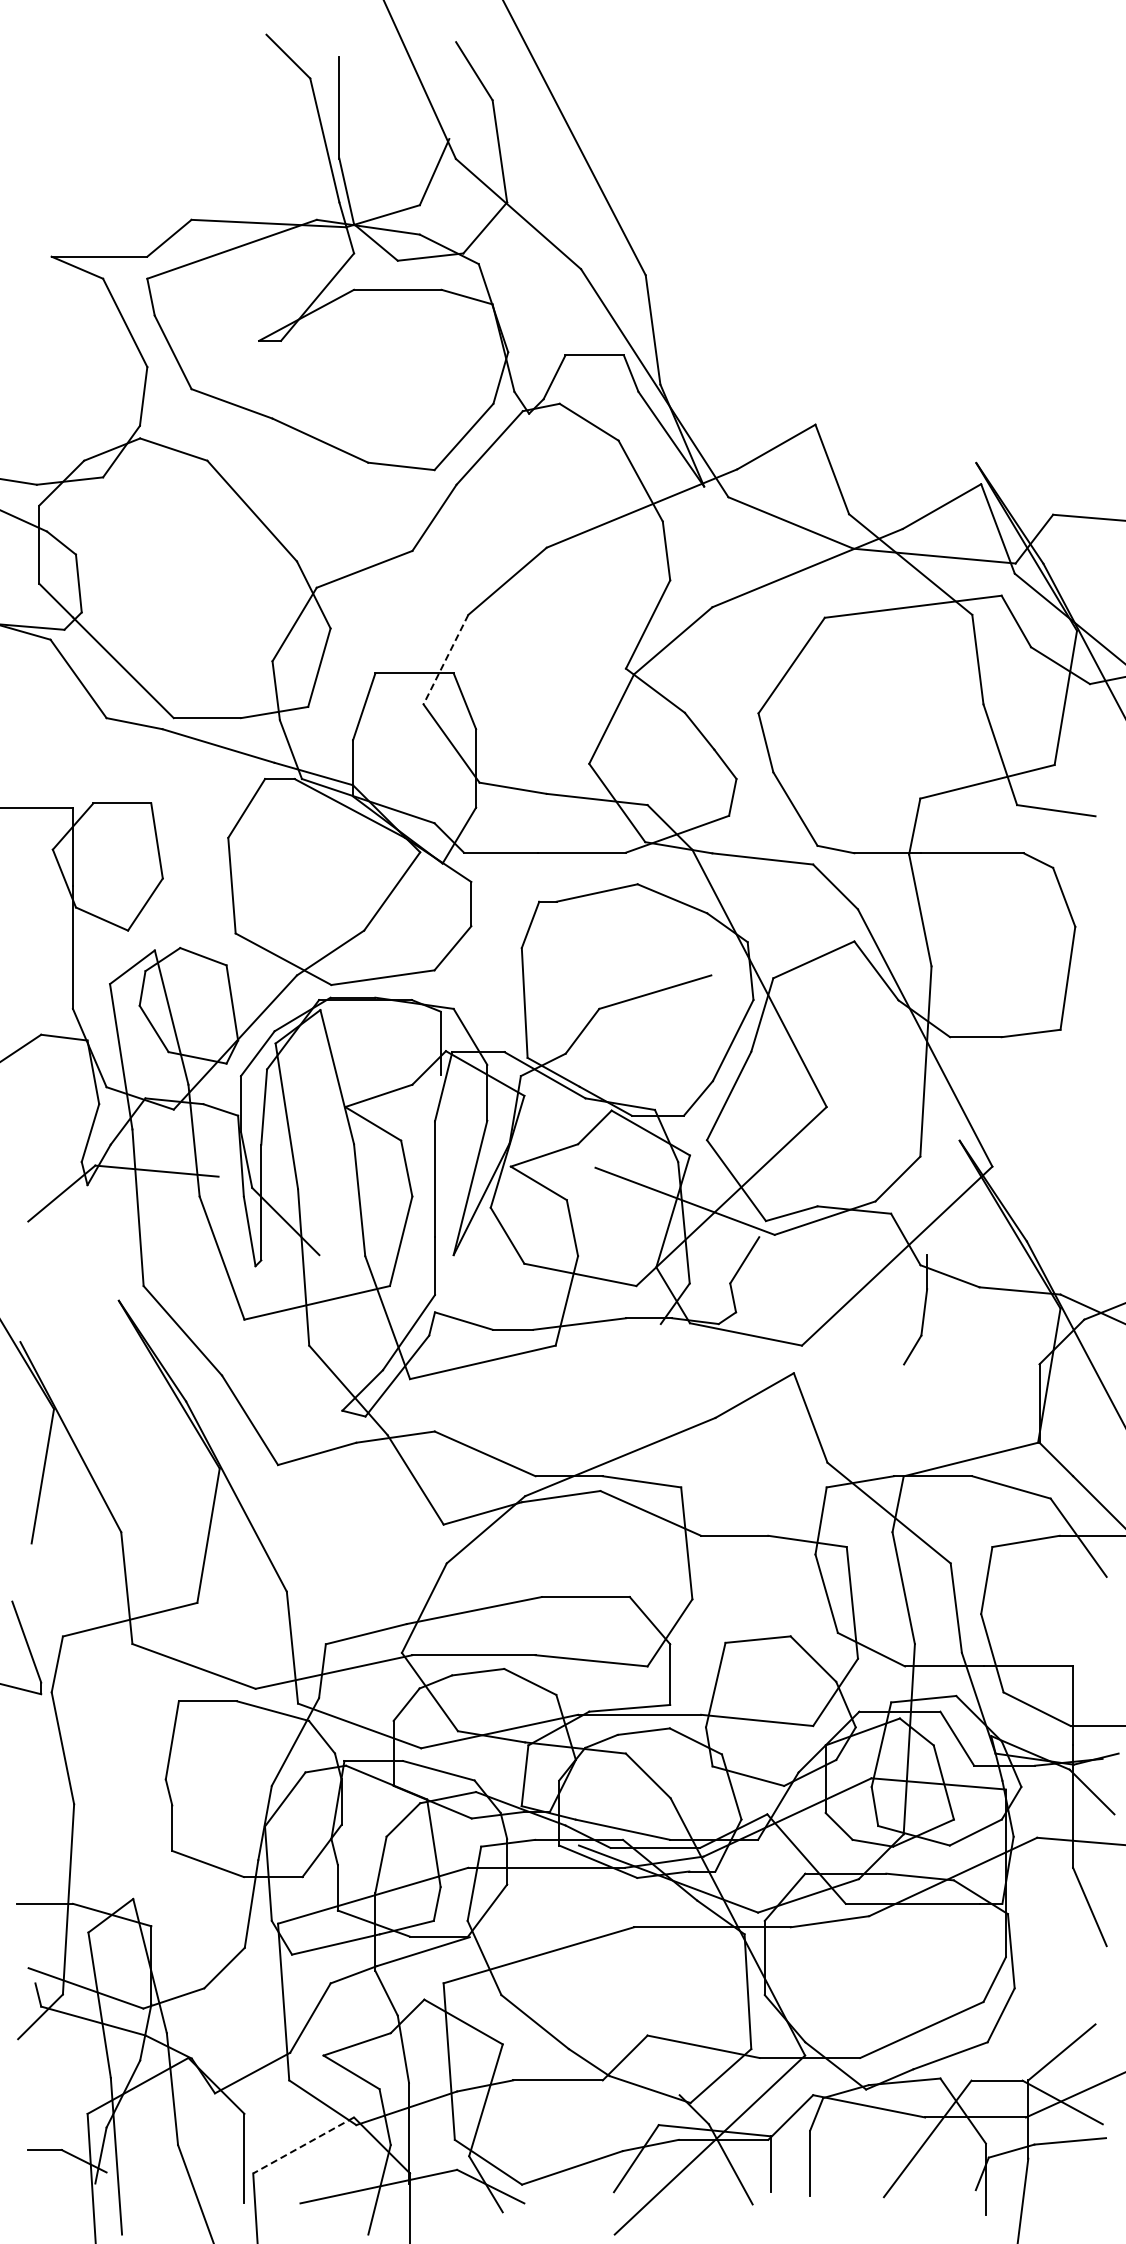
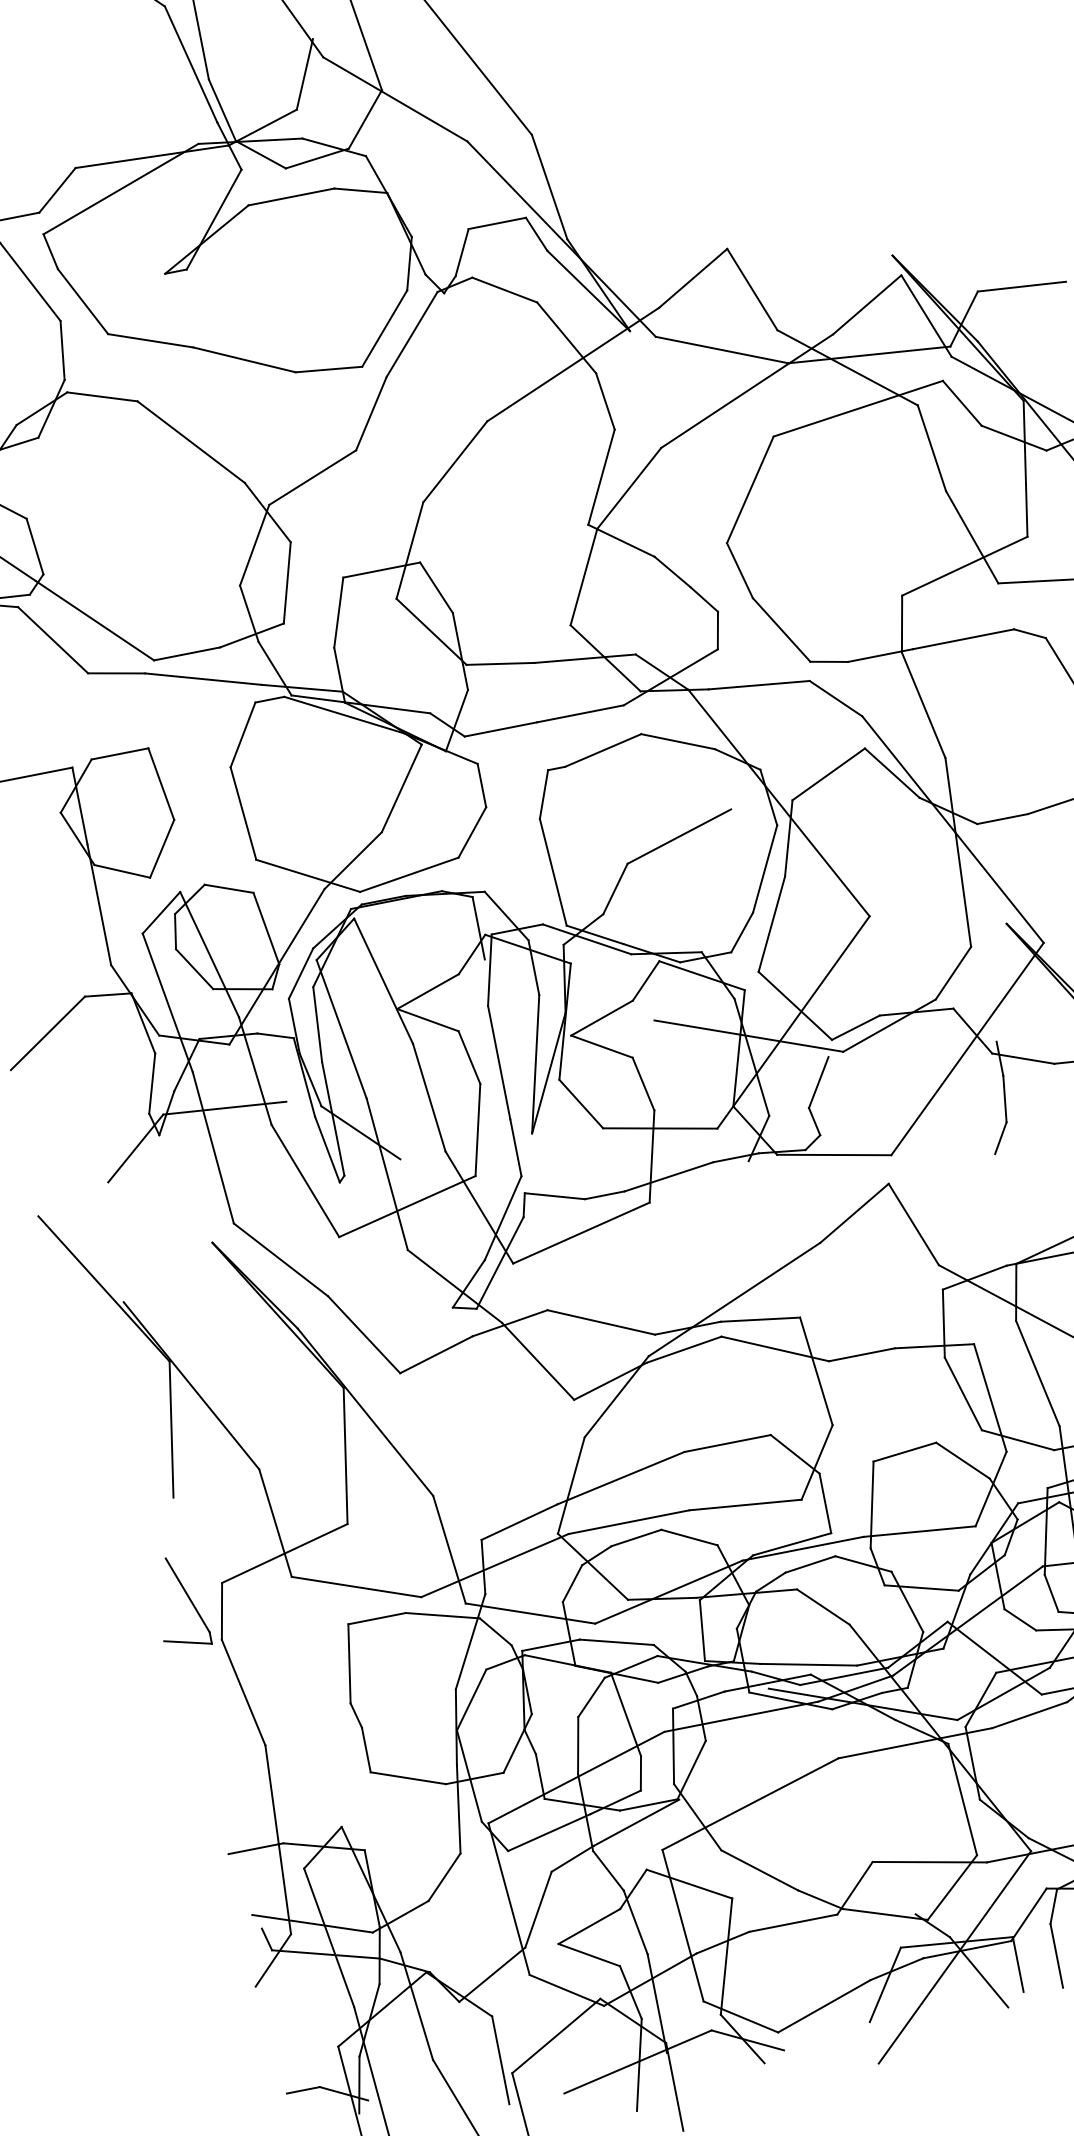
line: (445, 660) -> (409, 551), dashed -> solid
line: (303, 2145) -> (556, 2036), dashed -> solid

